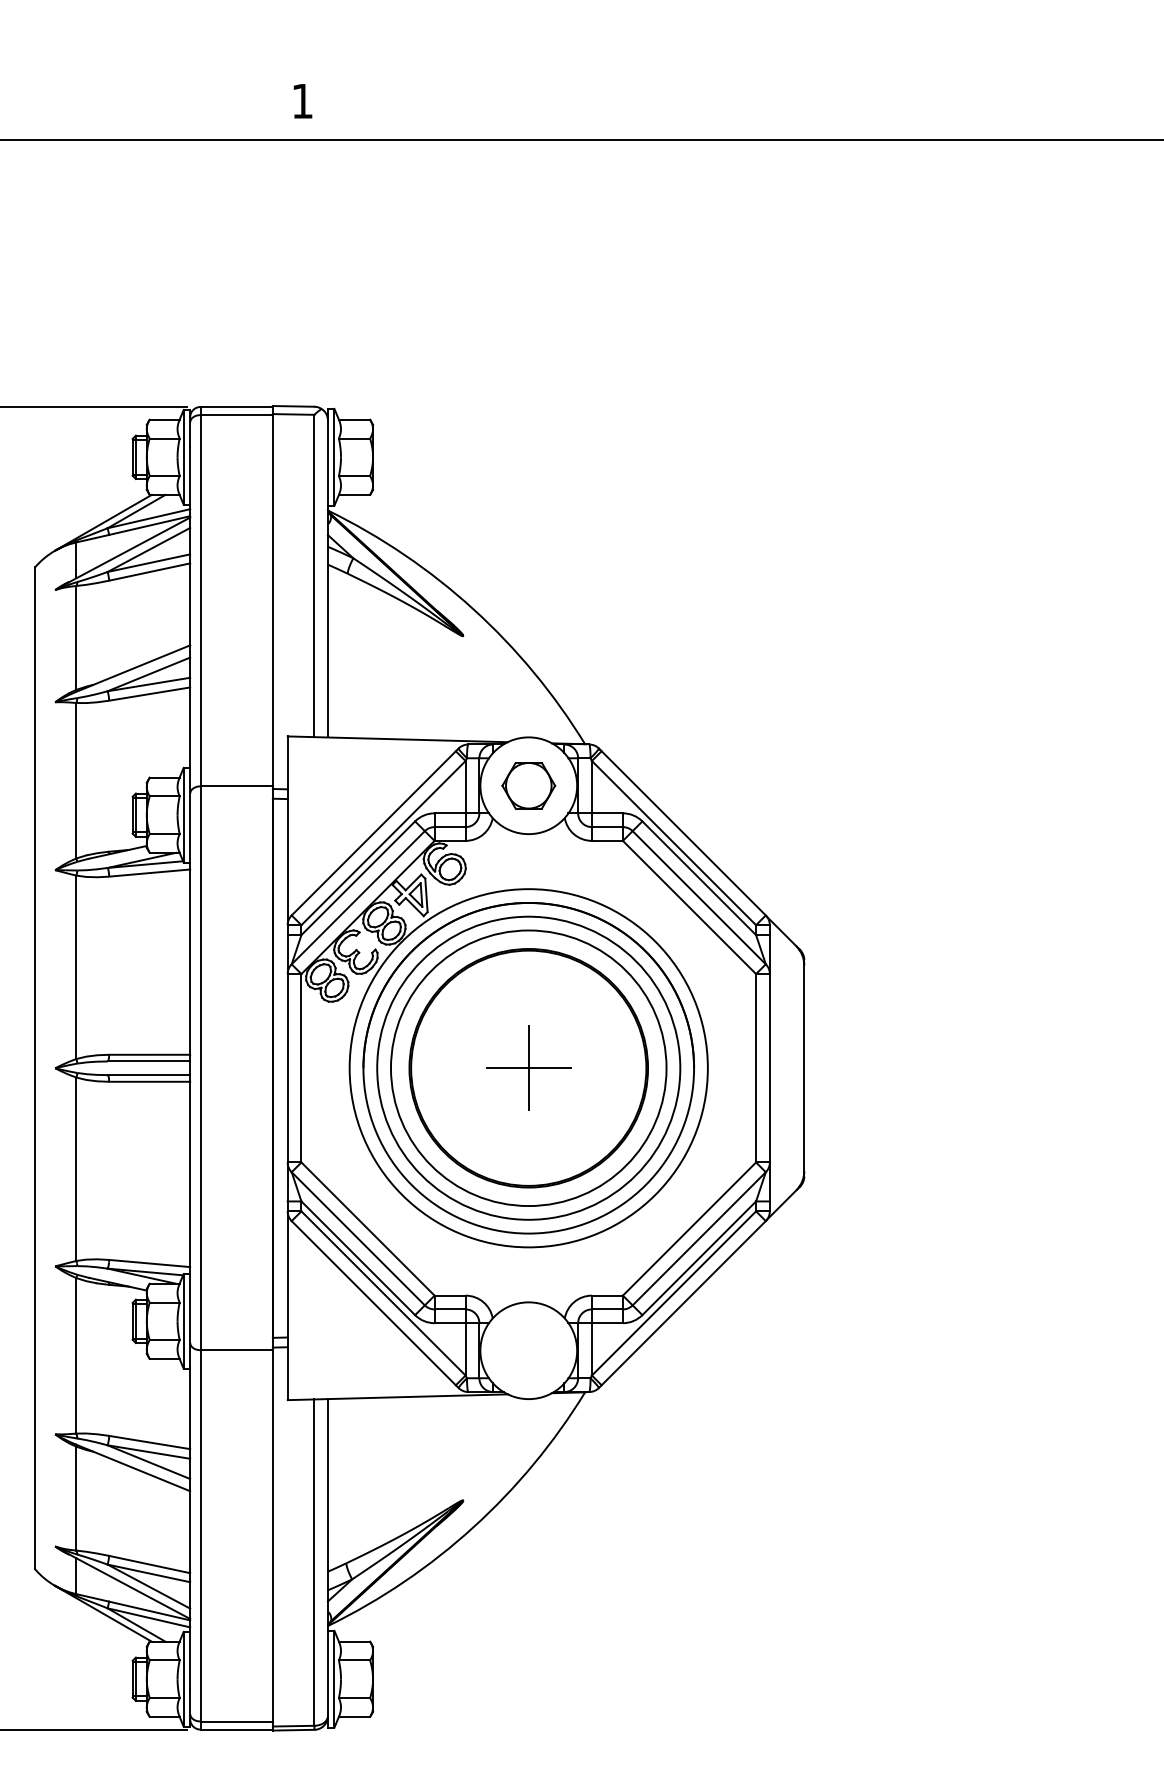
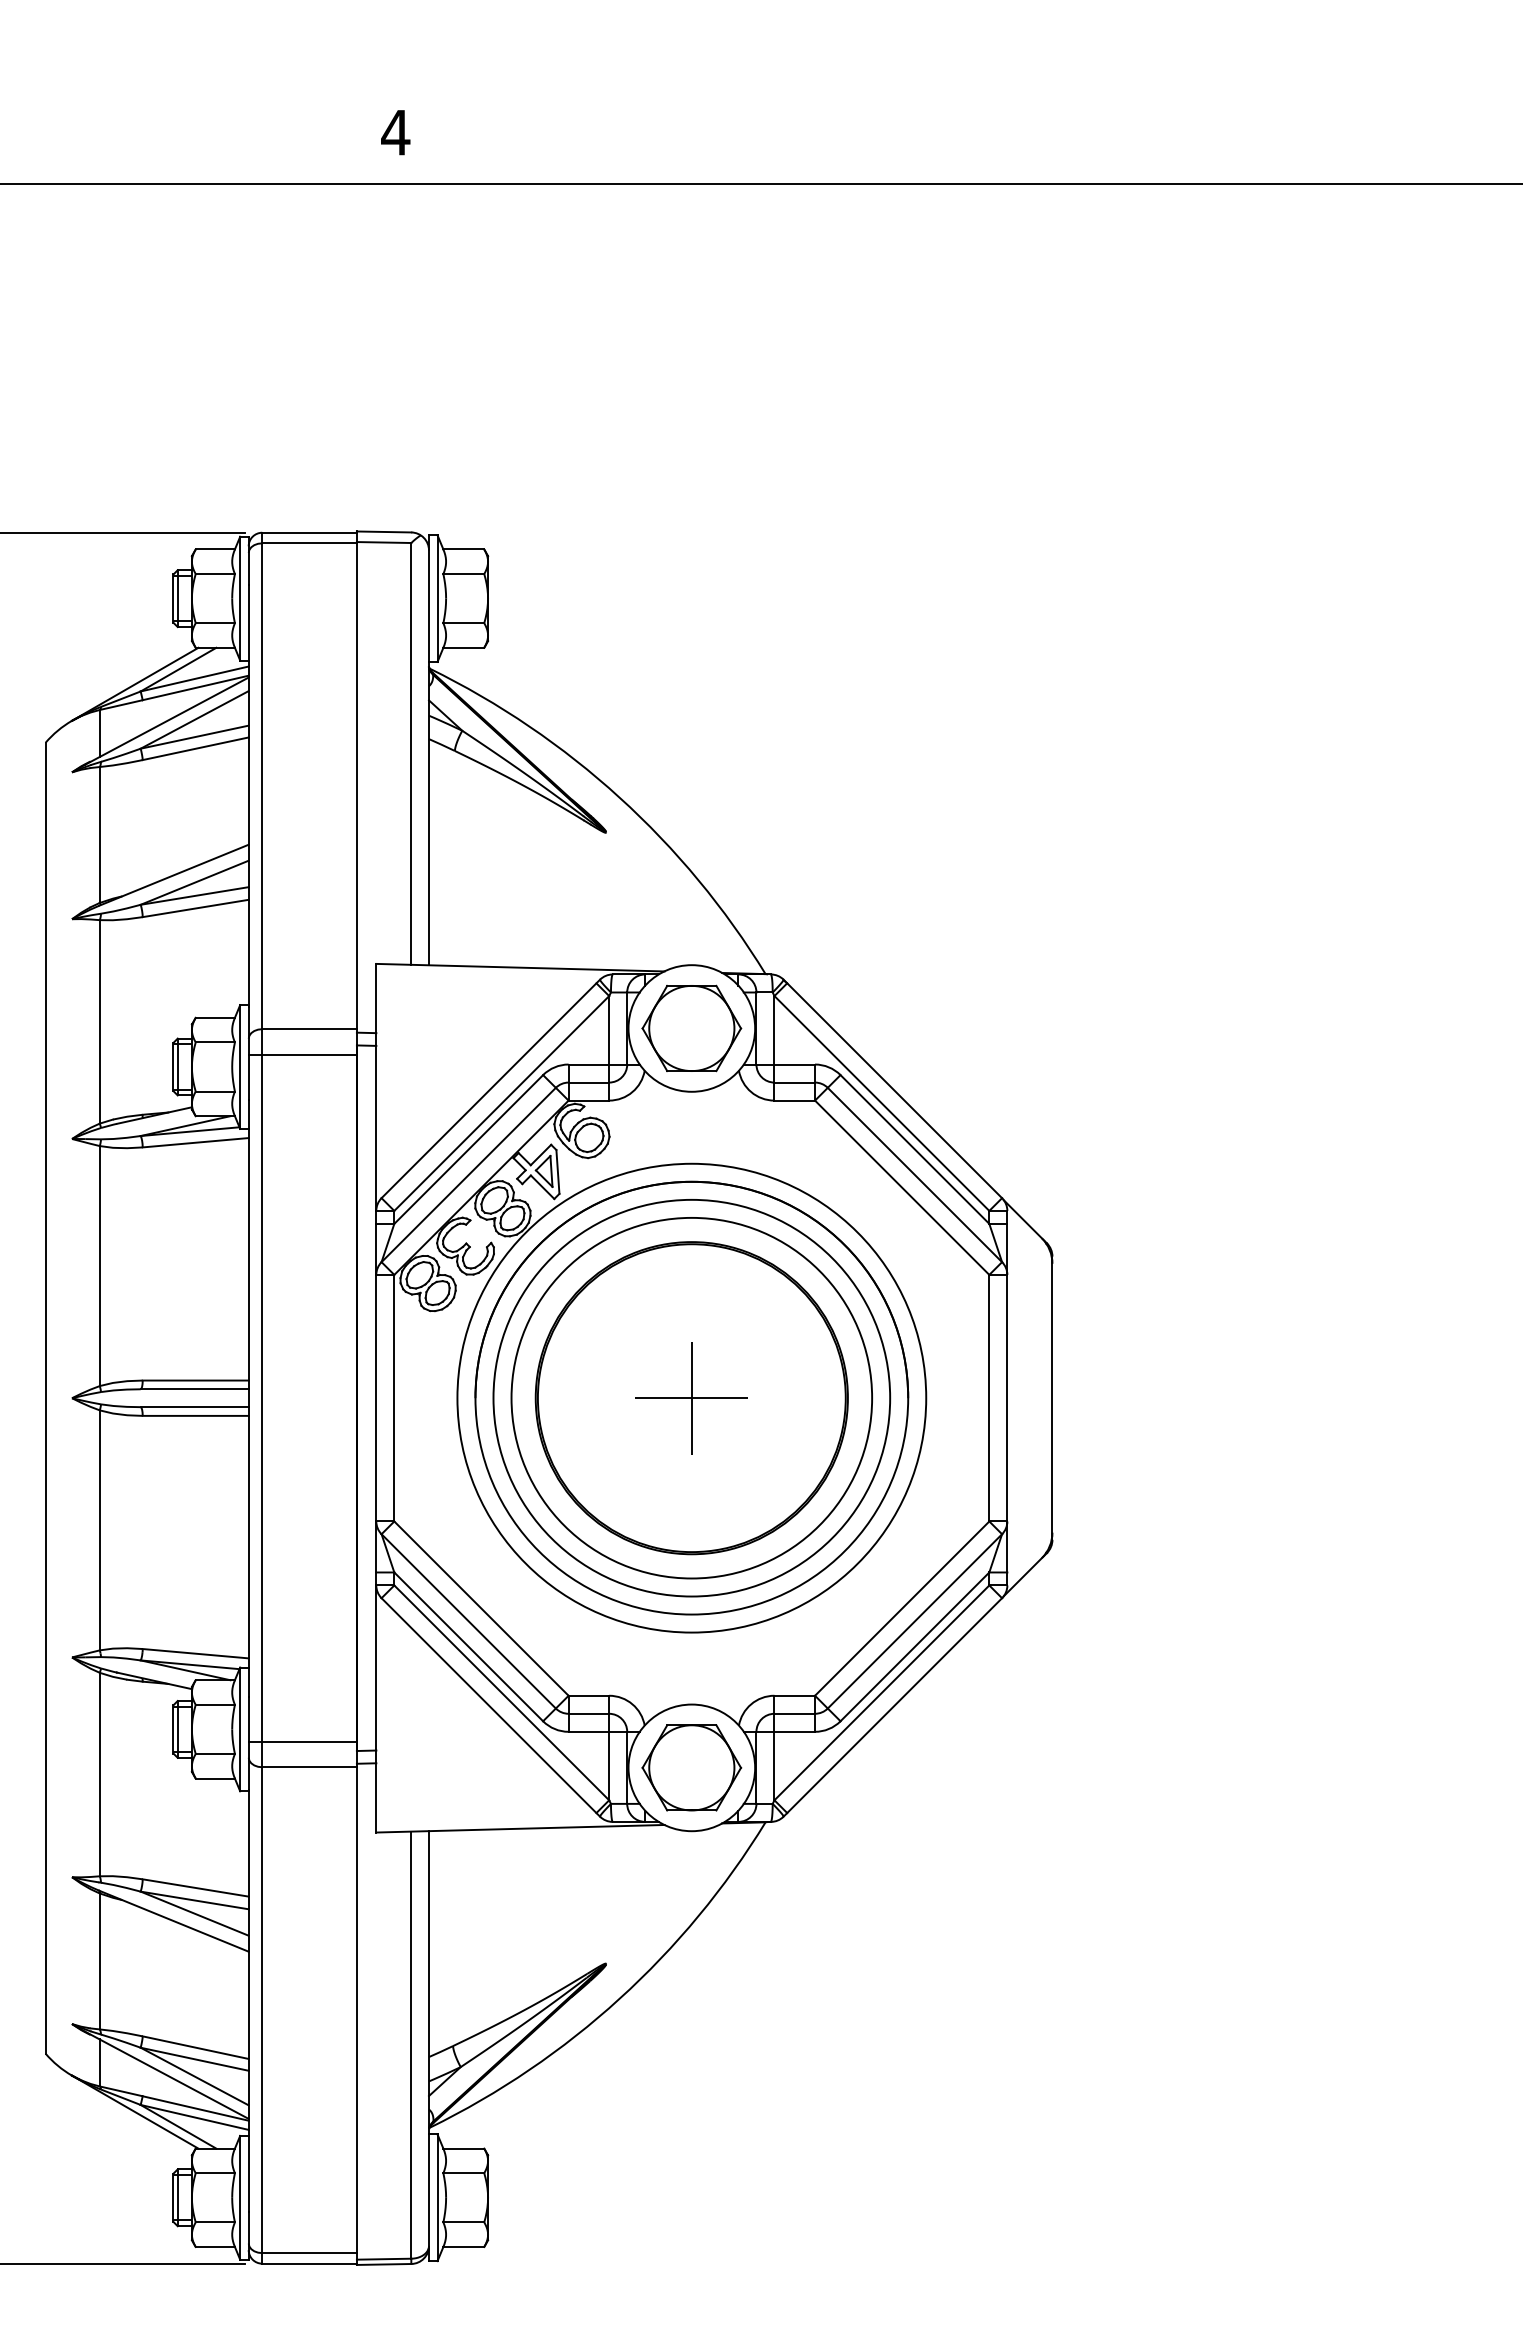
text: (302, 101) -> (395, 132), 1 -> 4
part: (528, 785) -> (691, 1028), size x1.43
line: (231, 805) -> (302, 1054), added
line: (231, 1330) -> (302, 1741), added
part: (528, 1350) -> (691, 1767), added

